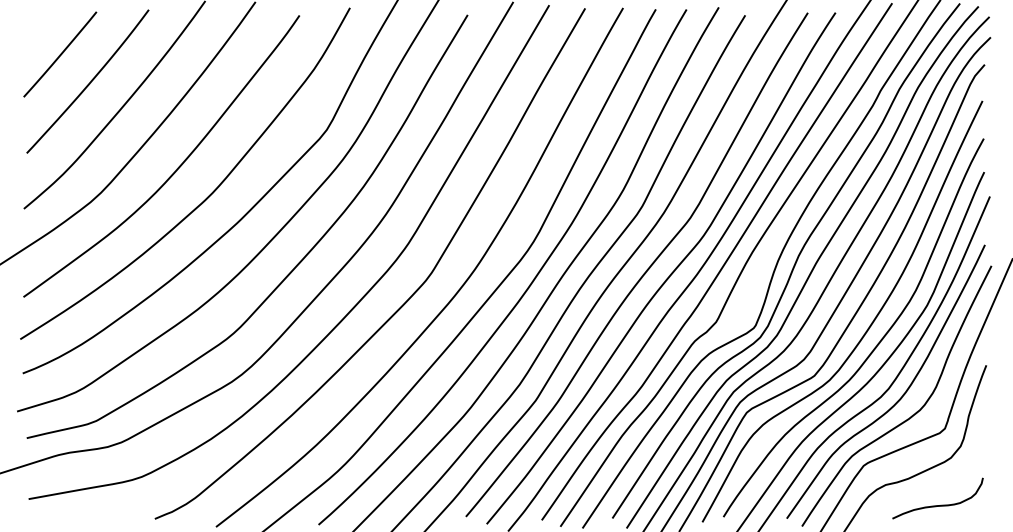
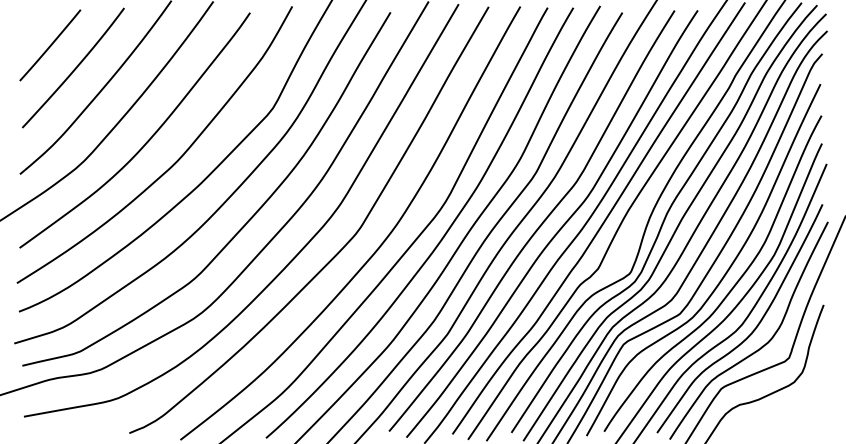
curve: (938, 504) -> (783, 421), removed

